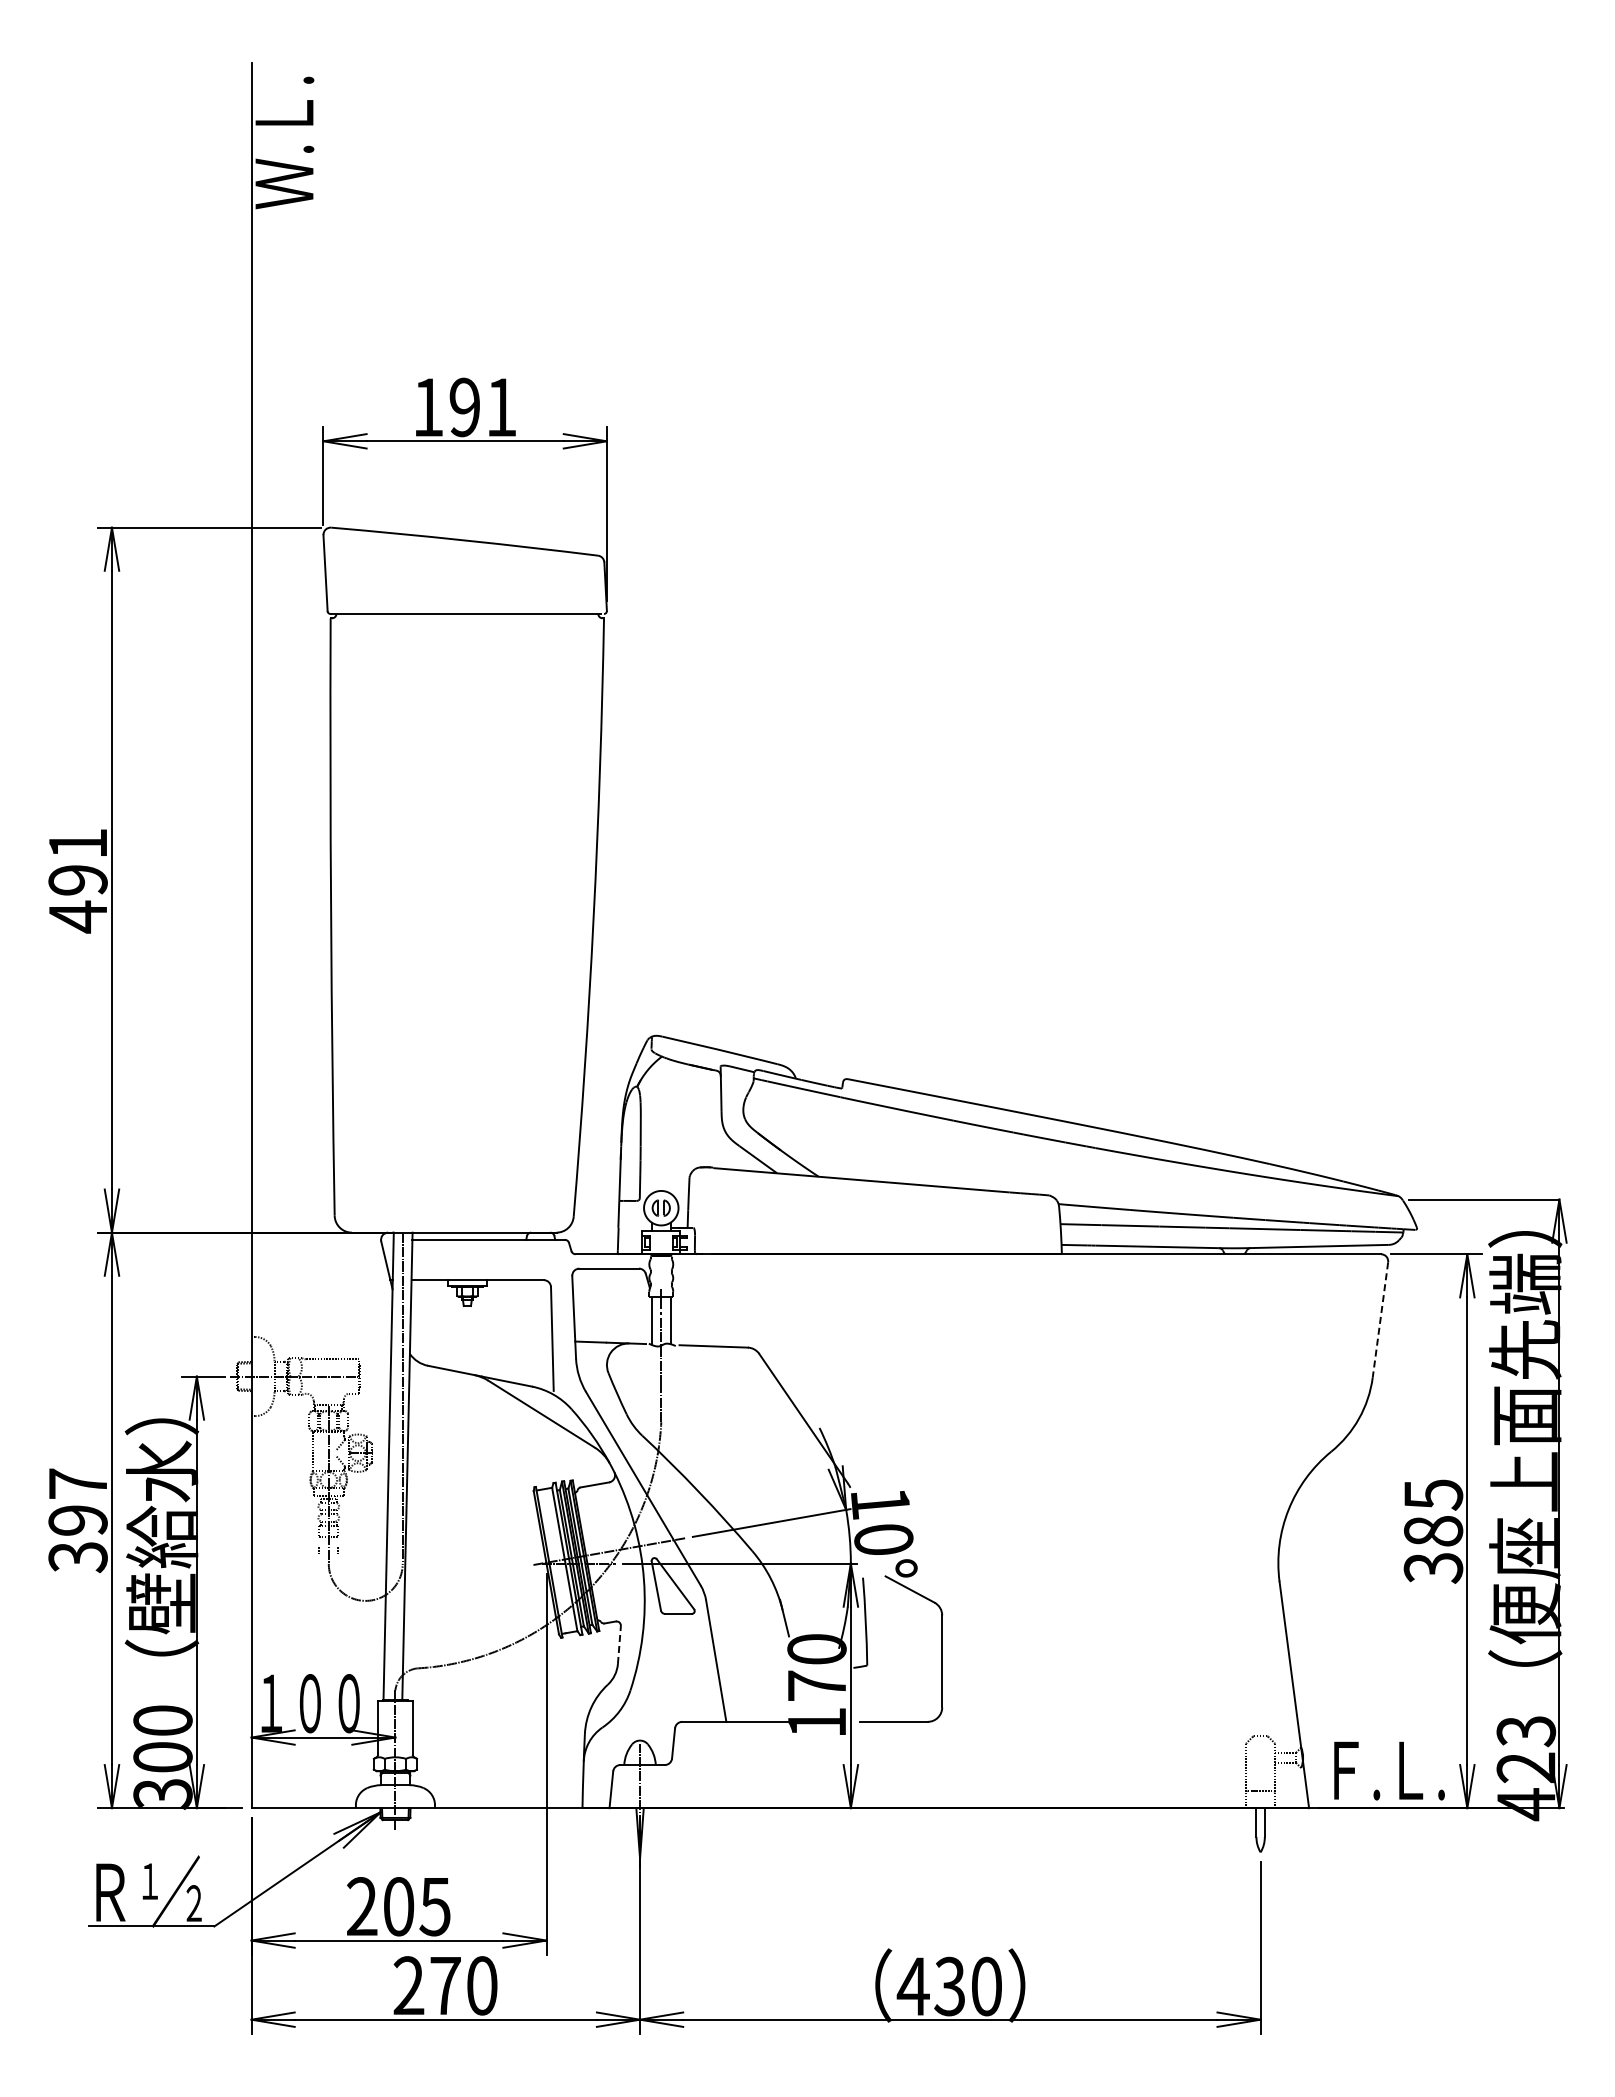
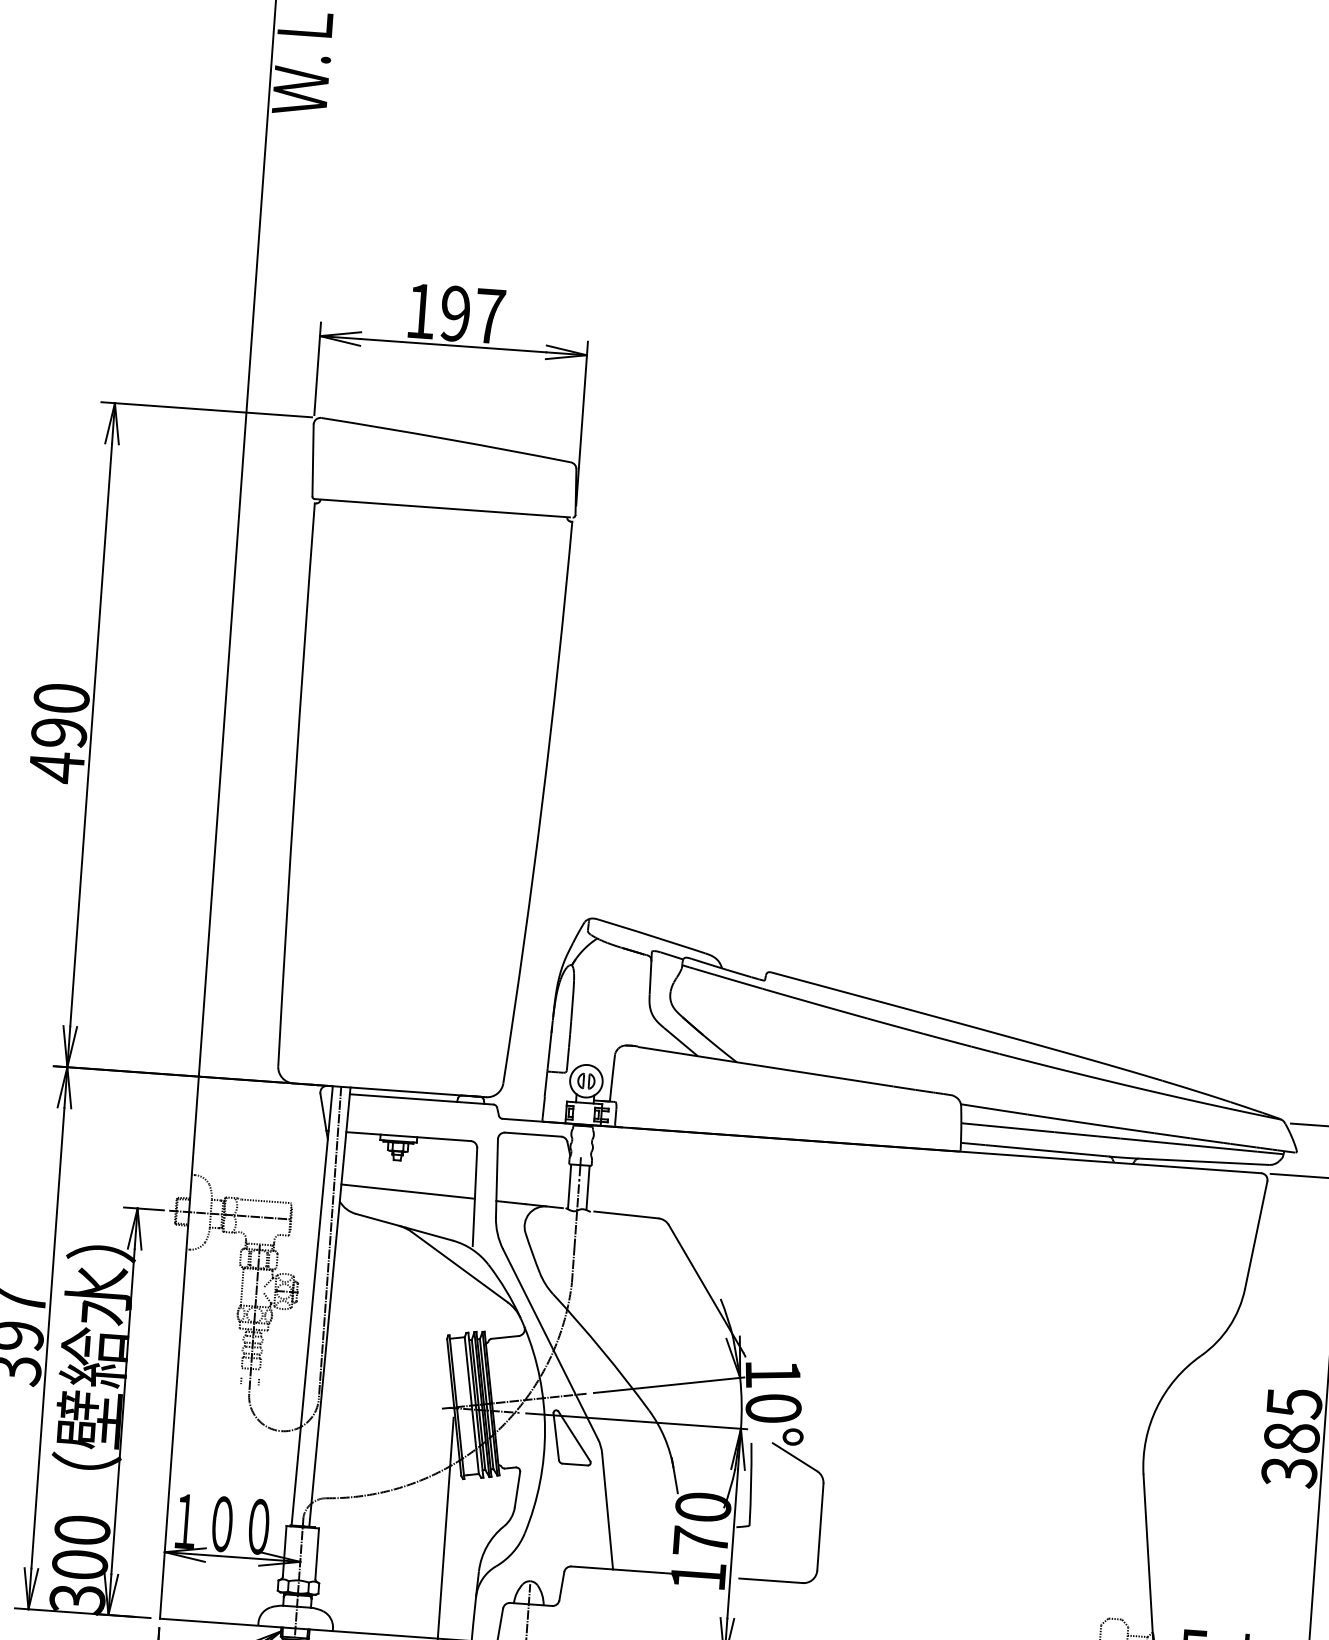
text: (501, 407) -> (489, 316), 191 -> 197
text: (77, 843) -> (61, 698), 491 -> 490
line: (1380, 1320) -> (1256, 1235), dashed -> solid
line: (481, 1337) -> (408, 1190), added
line: (619, 1645) -> (517, 1490), dashed -> solid

